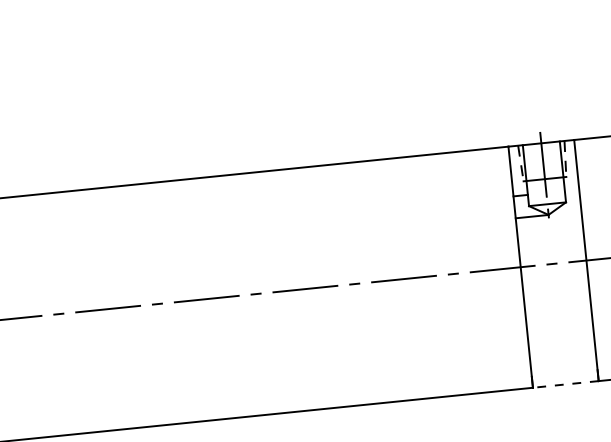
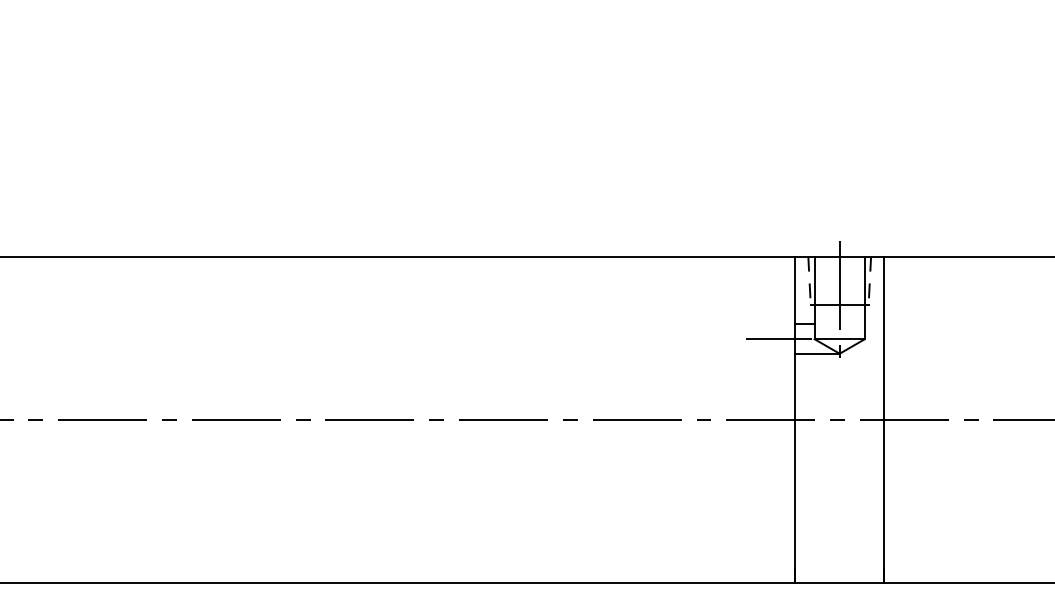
line: (502, 208) -> (778, 338), added
line: (565, 384) -> (839, 583), dashed -> solid

